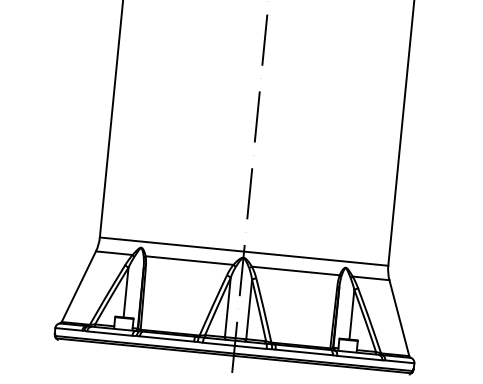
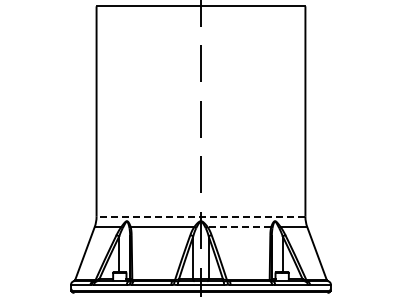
line: (243, 251) -> (200, 216), solid -> dashed
line: (295, 271) -> (239, 227), solid -> dashed

